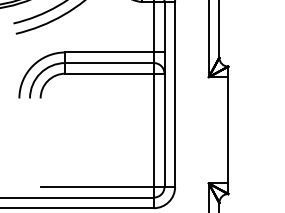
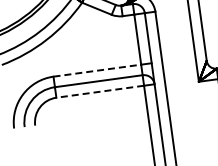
line: (110, 52) -> (98, 70), solid -> dashed
line: (109, 73) -> (100, 91), solid -> dashed

